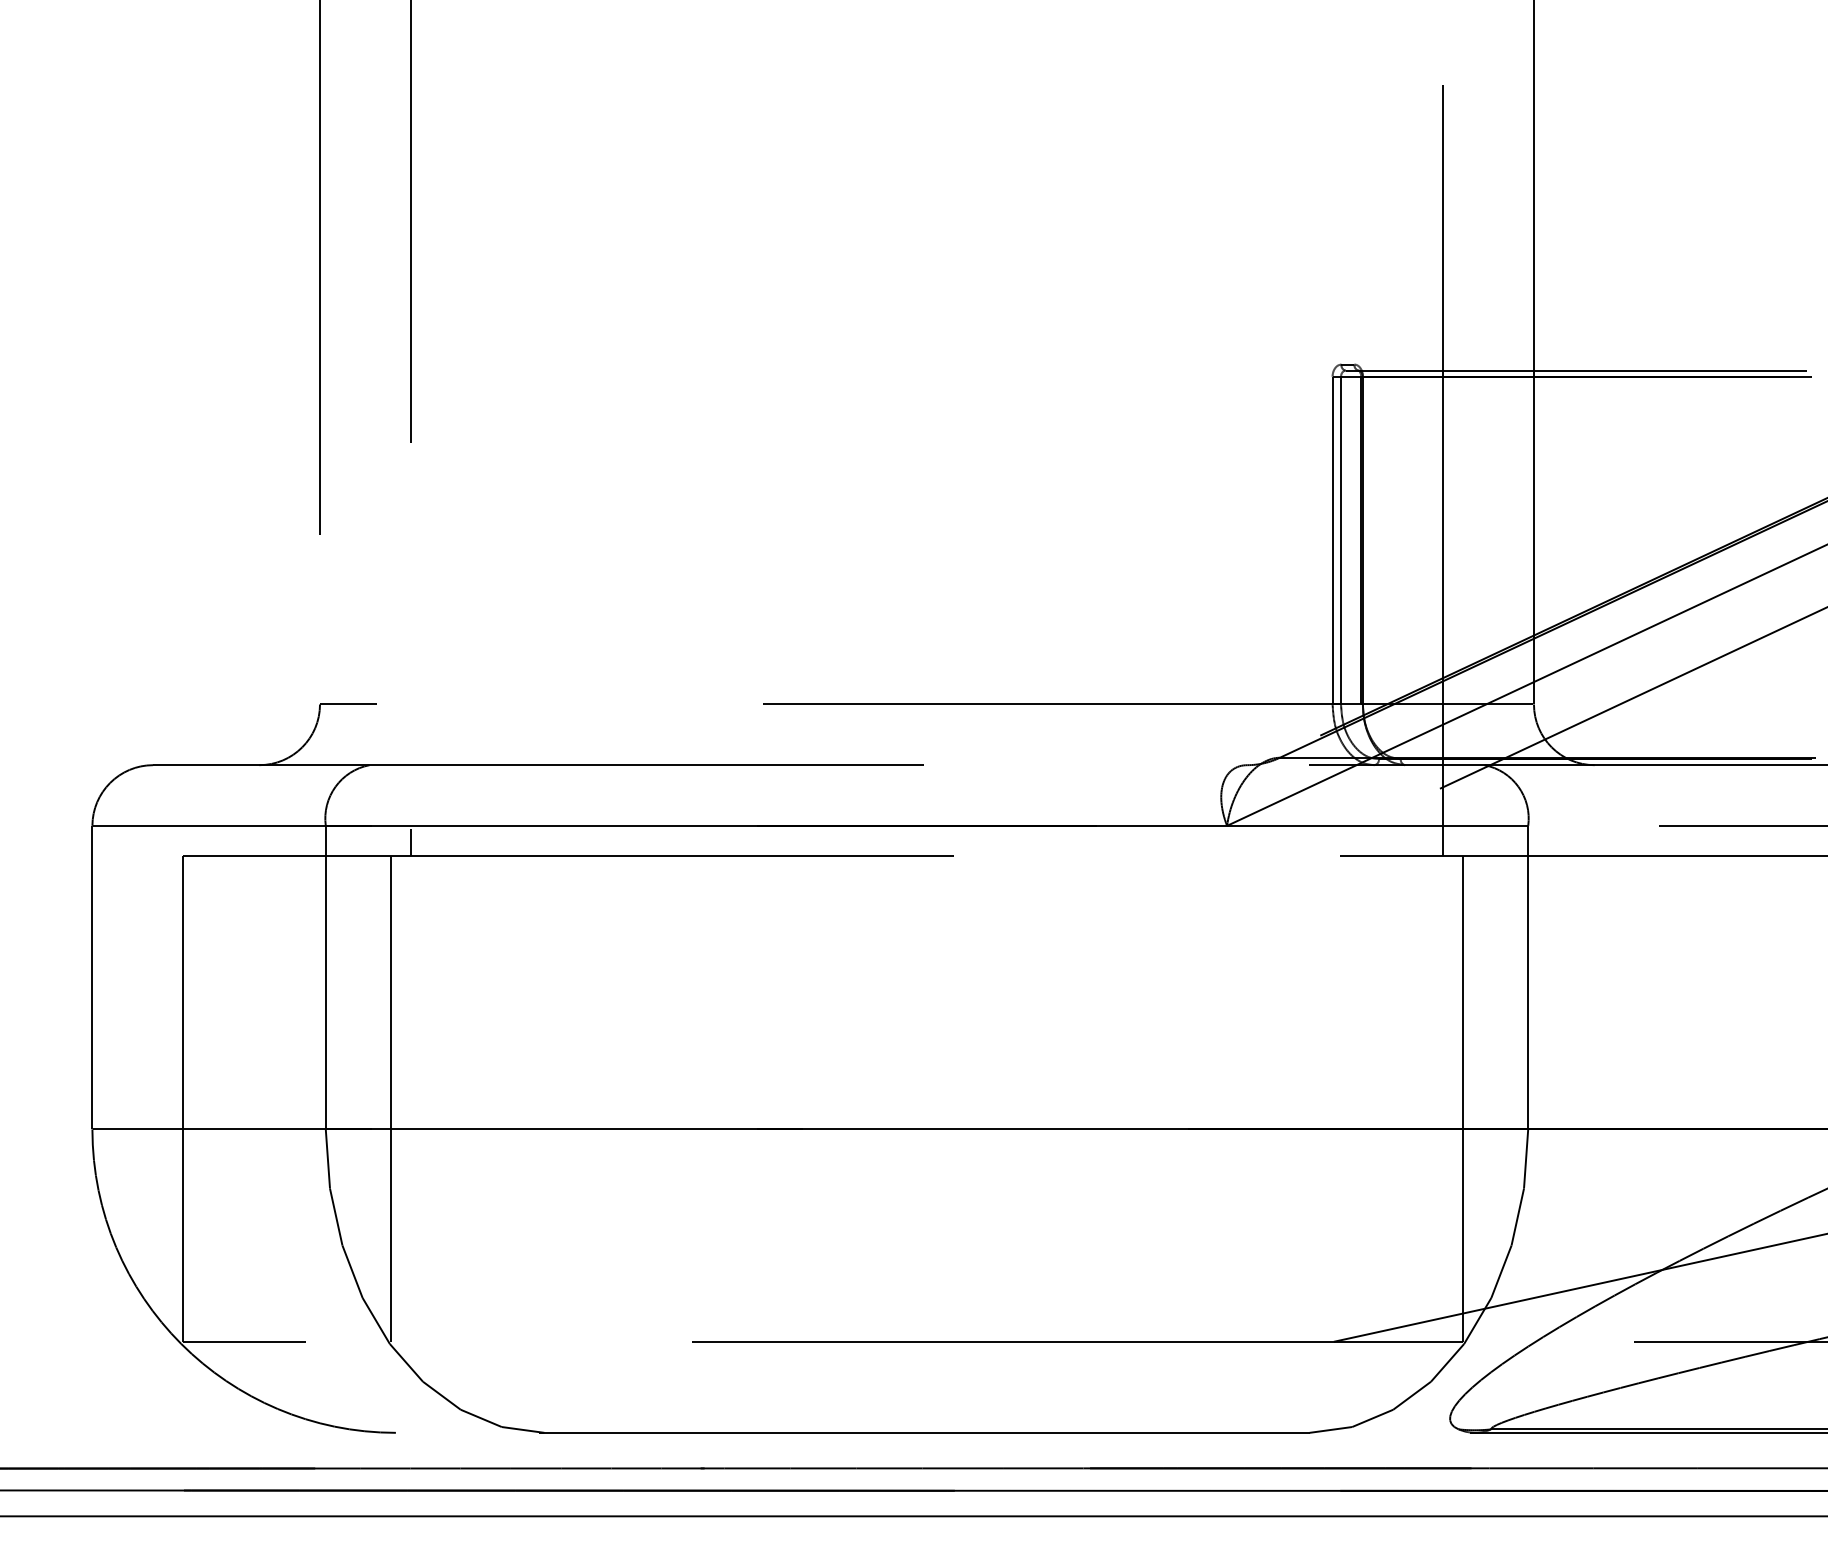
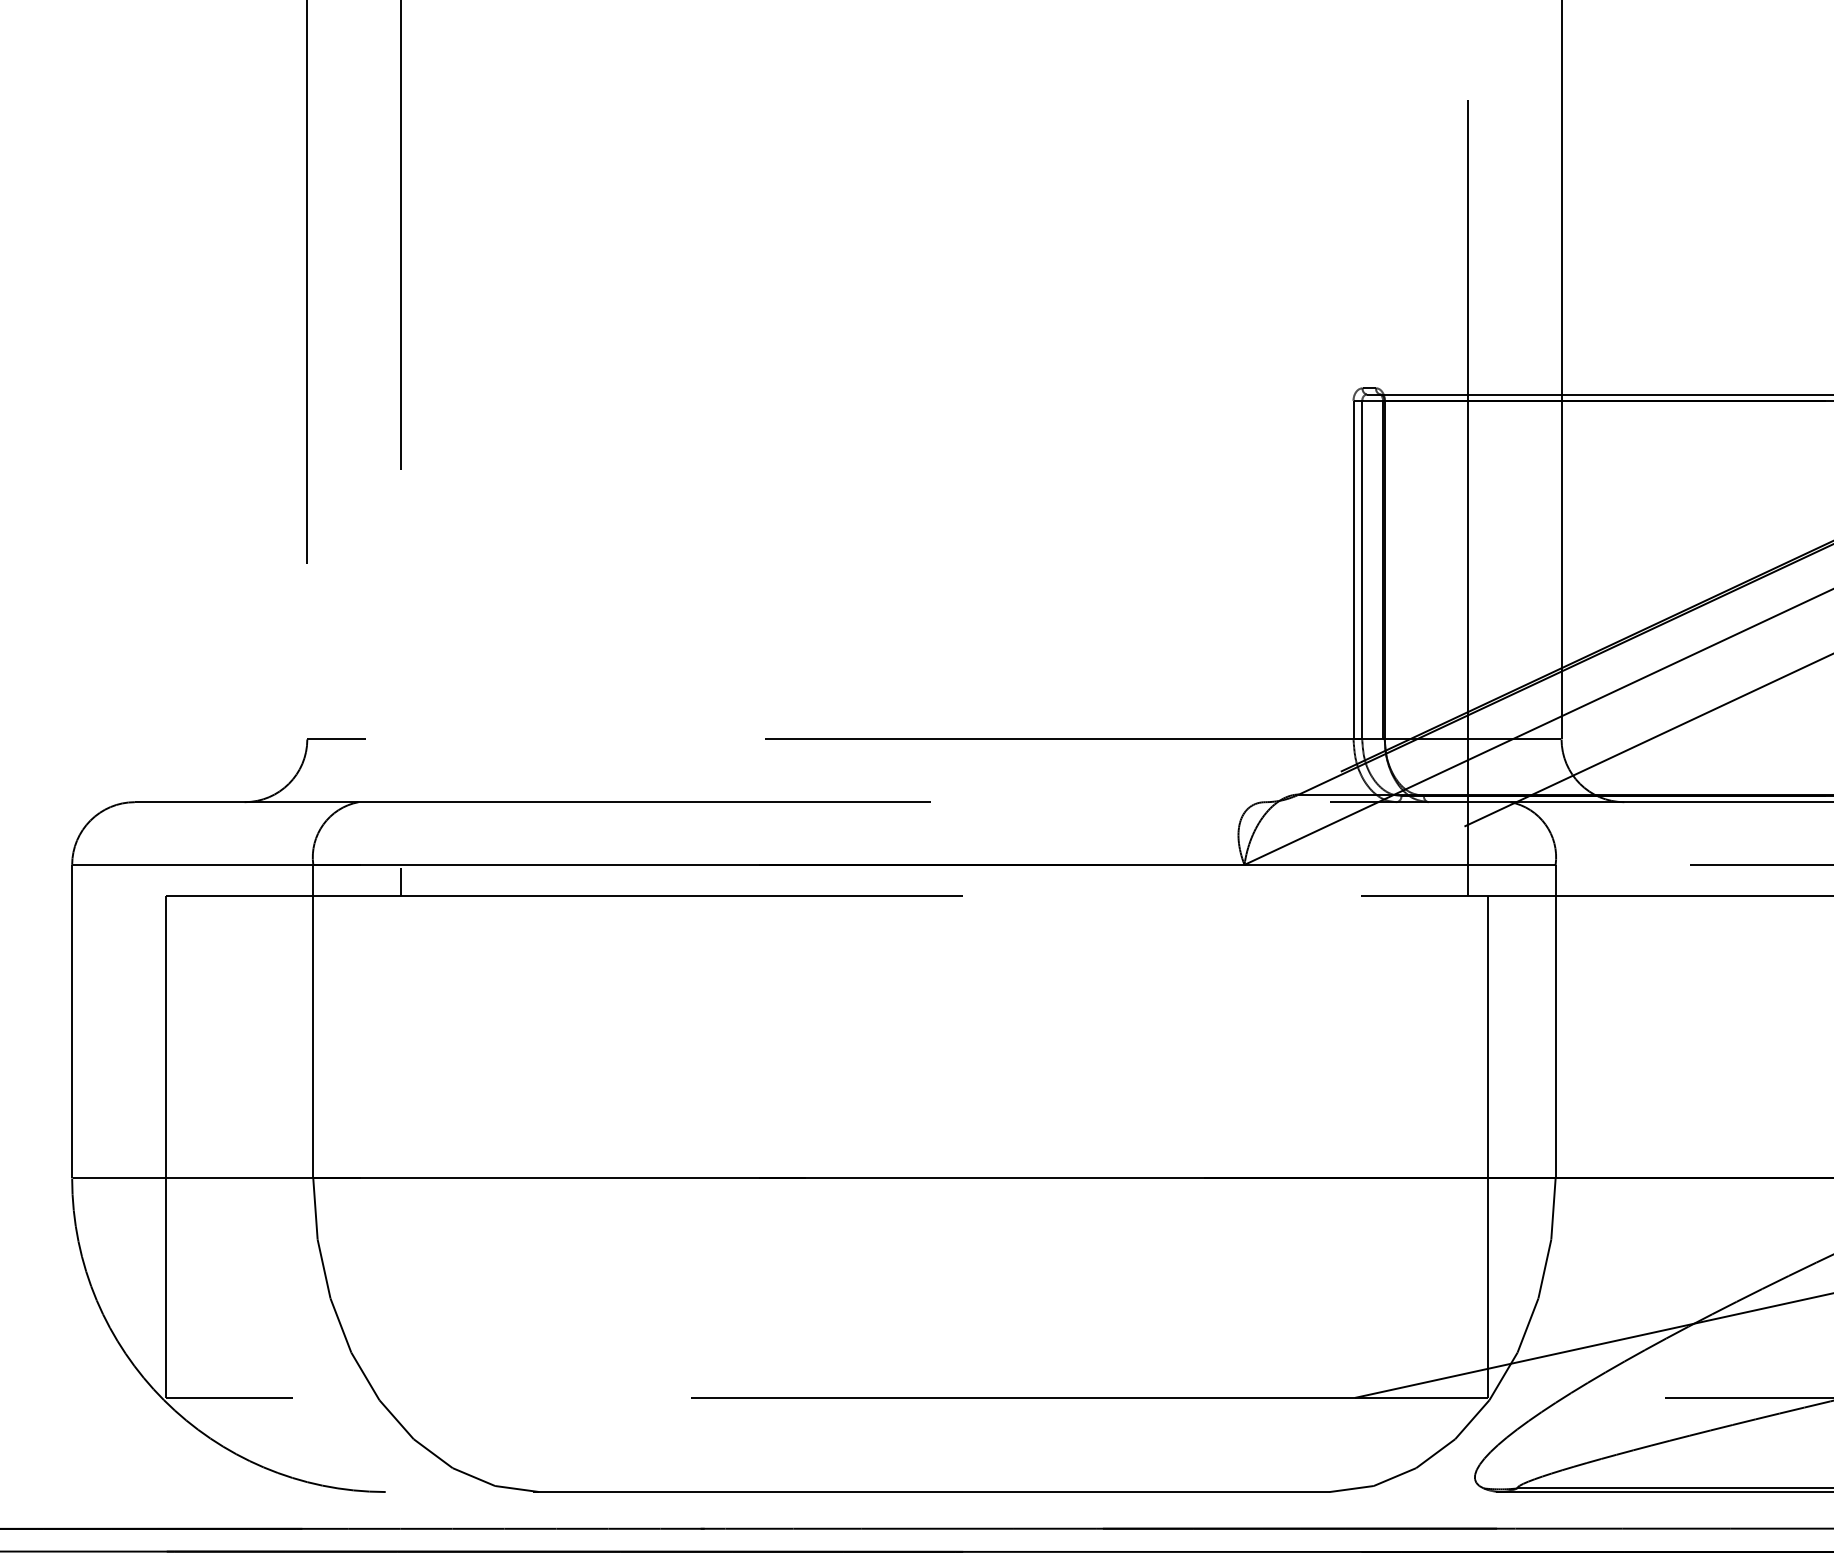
line: (391, 1098) -> (381, 1146), removed

